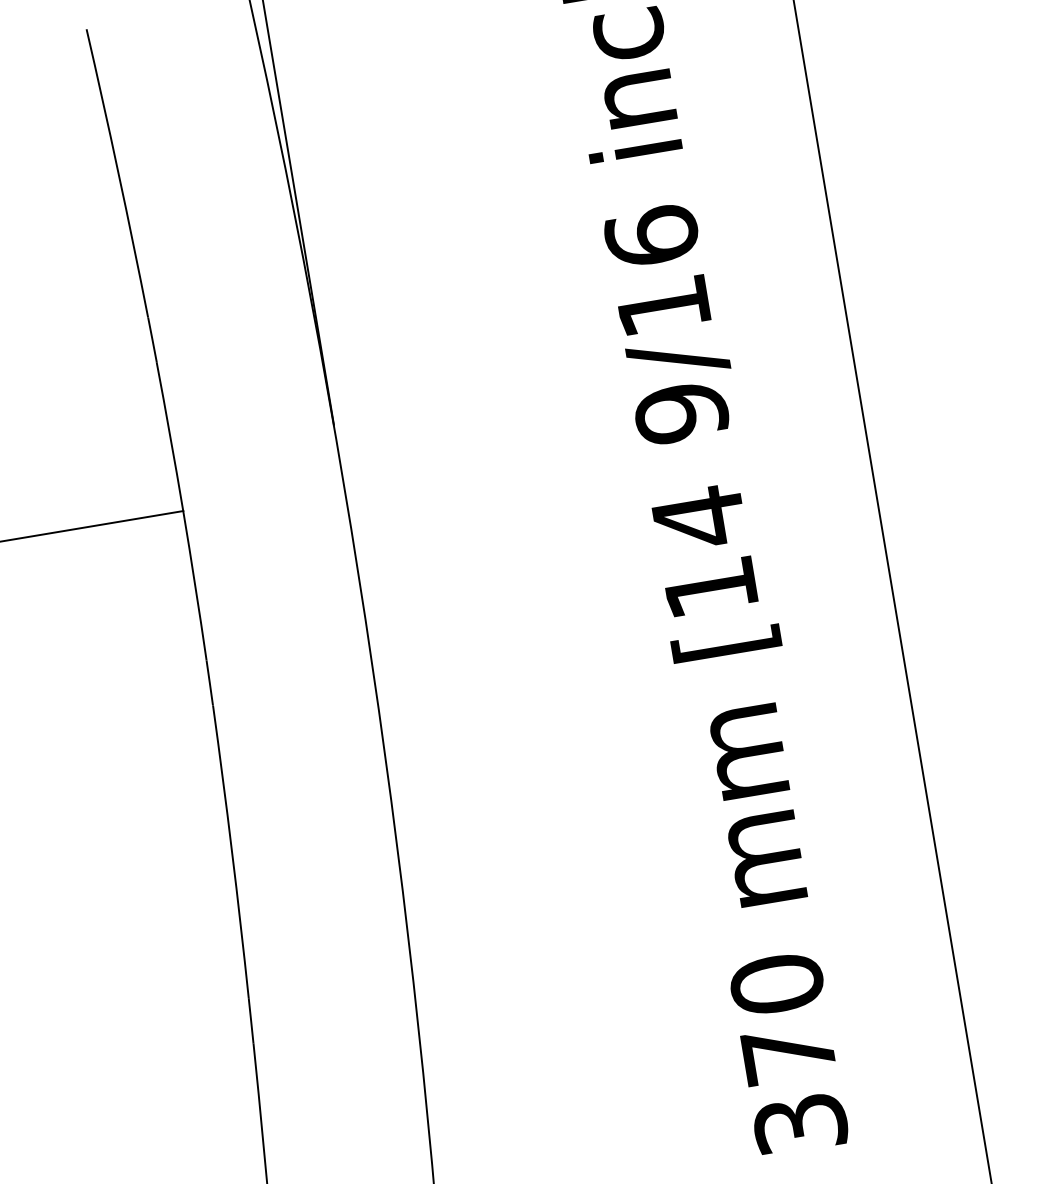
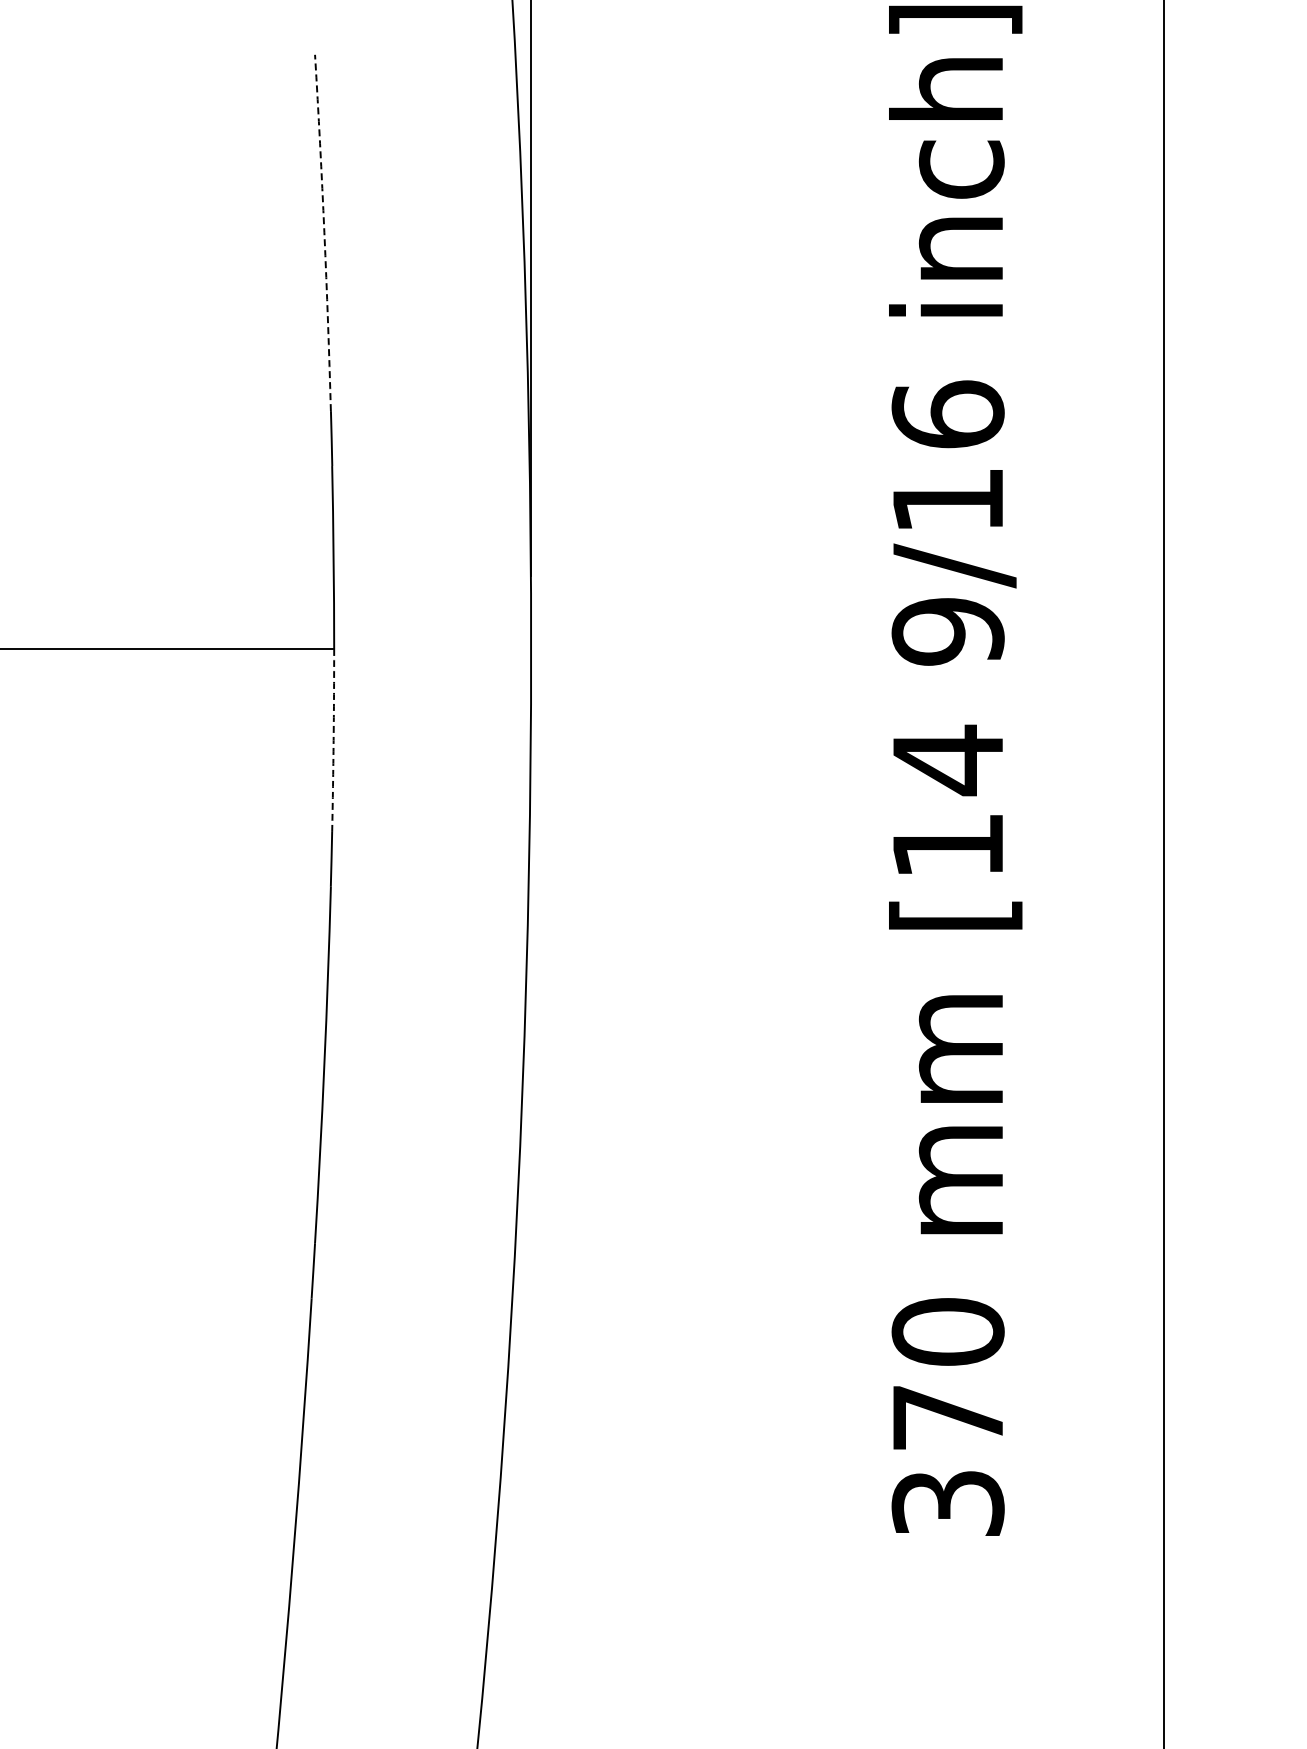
arc: (118, 172) -> (324, 232), solid -> dashed
arc: (195, 585) -> (333, 740), solid -> dashed

